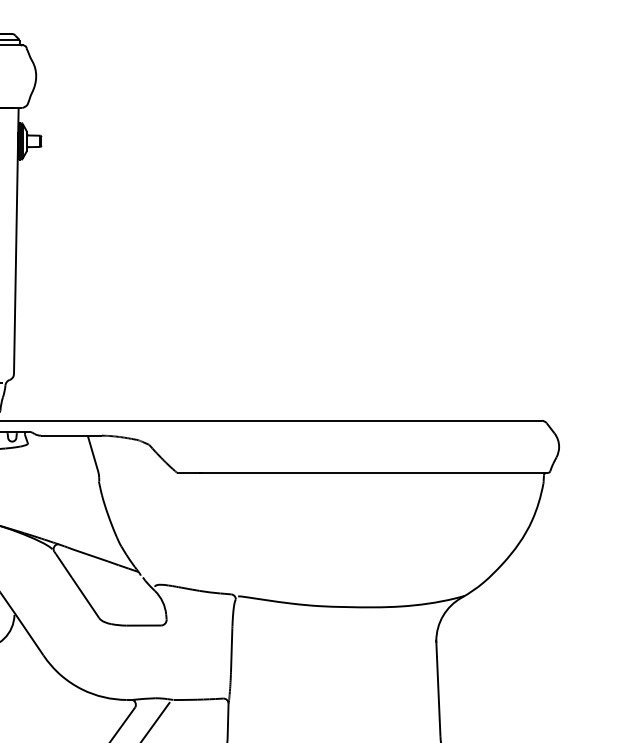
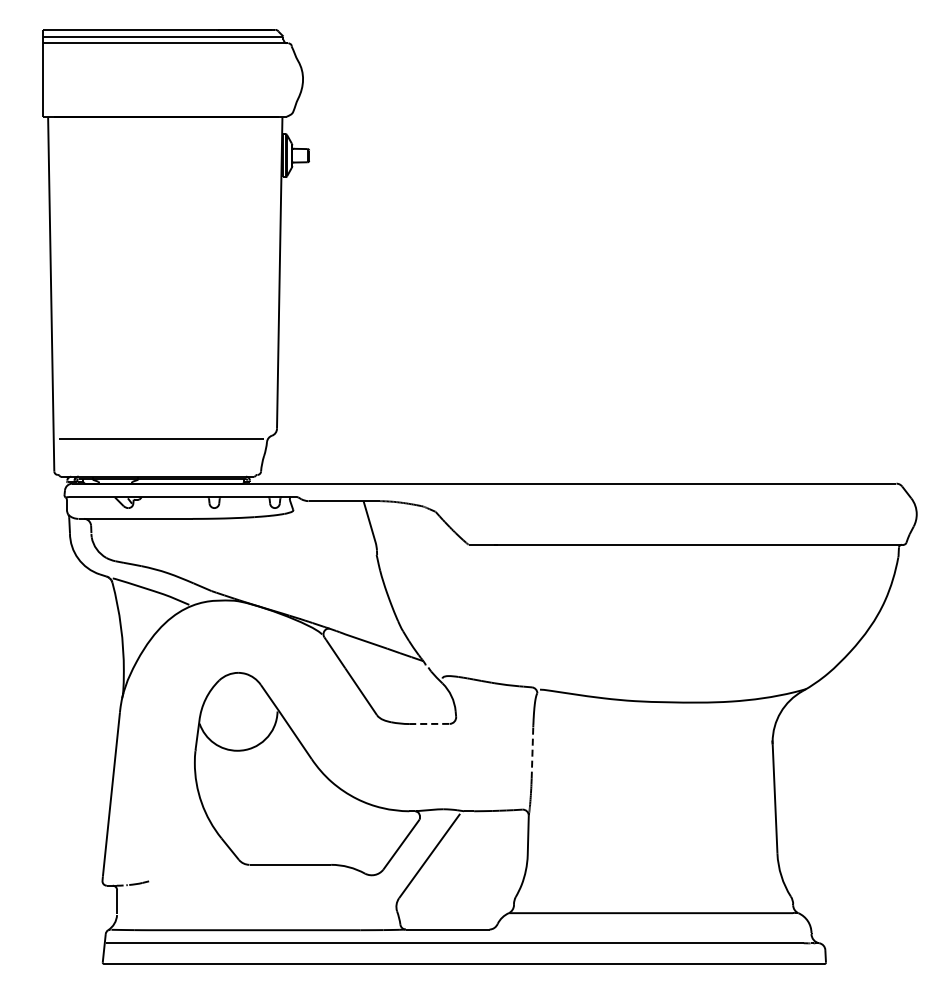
line: (143, 625) -> (429, 723), solid -> dashed
line: (231, 649) -> (532, 752), solid -> dashed

